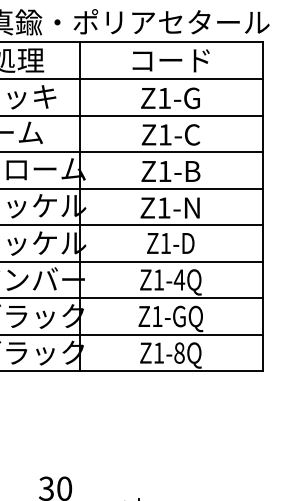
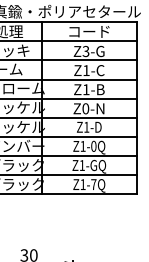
text: (163, 98) -> (85, 51), Z1-G -> Z3-G
text: (163, 207) -> (85, 108), Z1-N -> Z0-N
text: (178, 278) -> (93, 145), Z1-4Q -> Z1-0Q
text: (178, 352) -> (93, 184), Z1-8Q -> Z1-7Q

